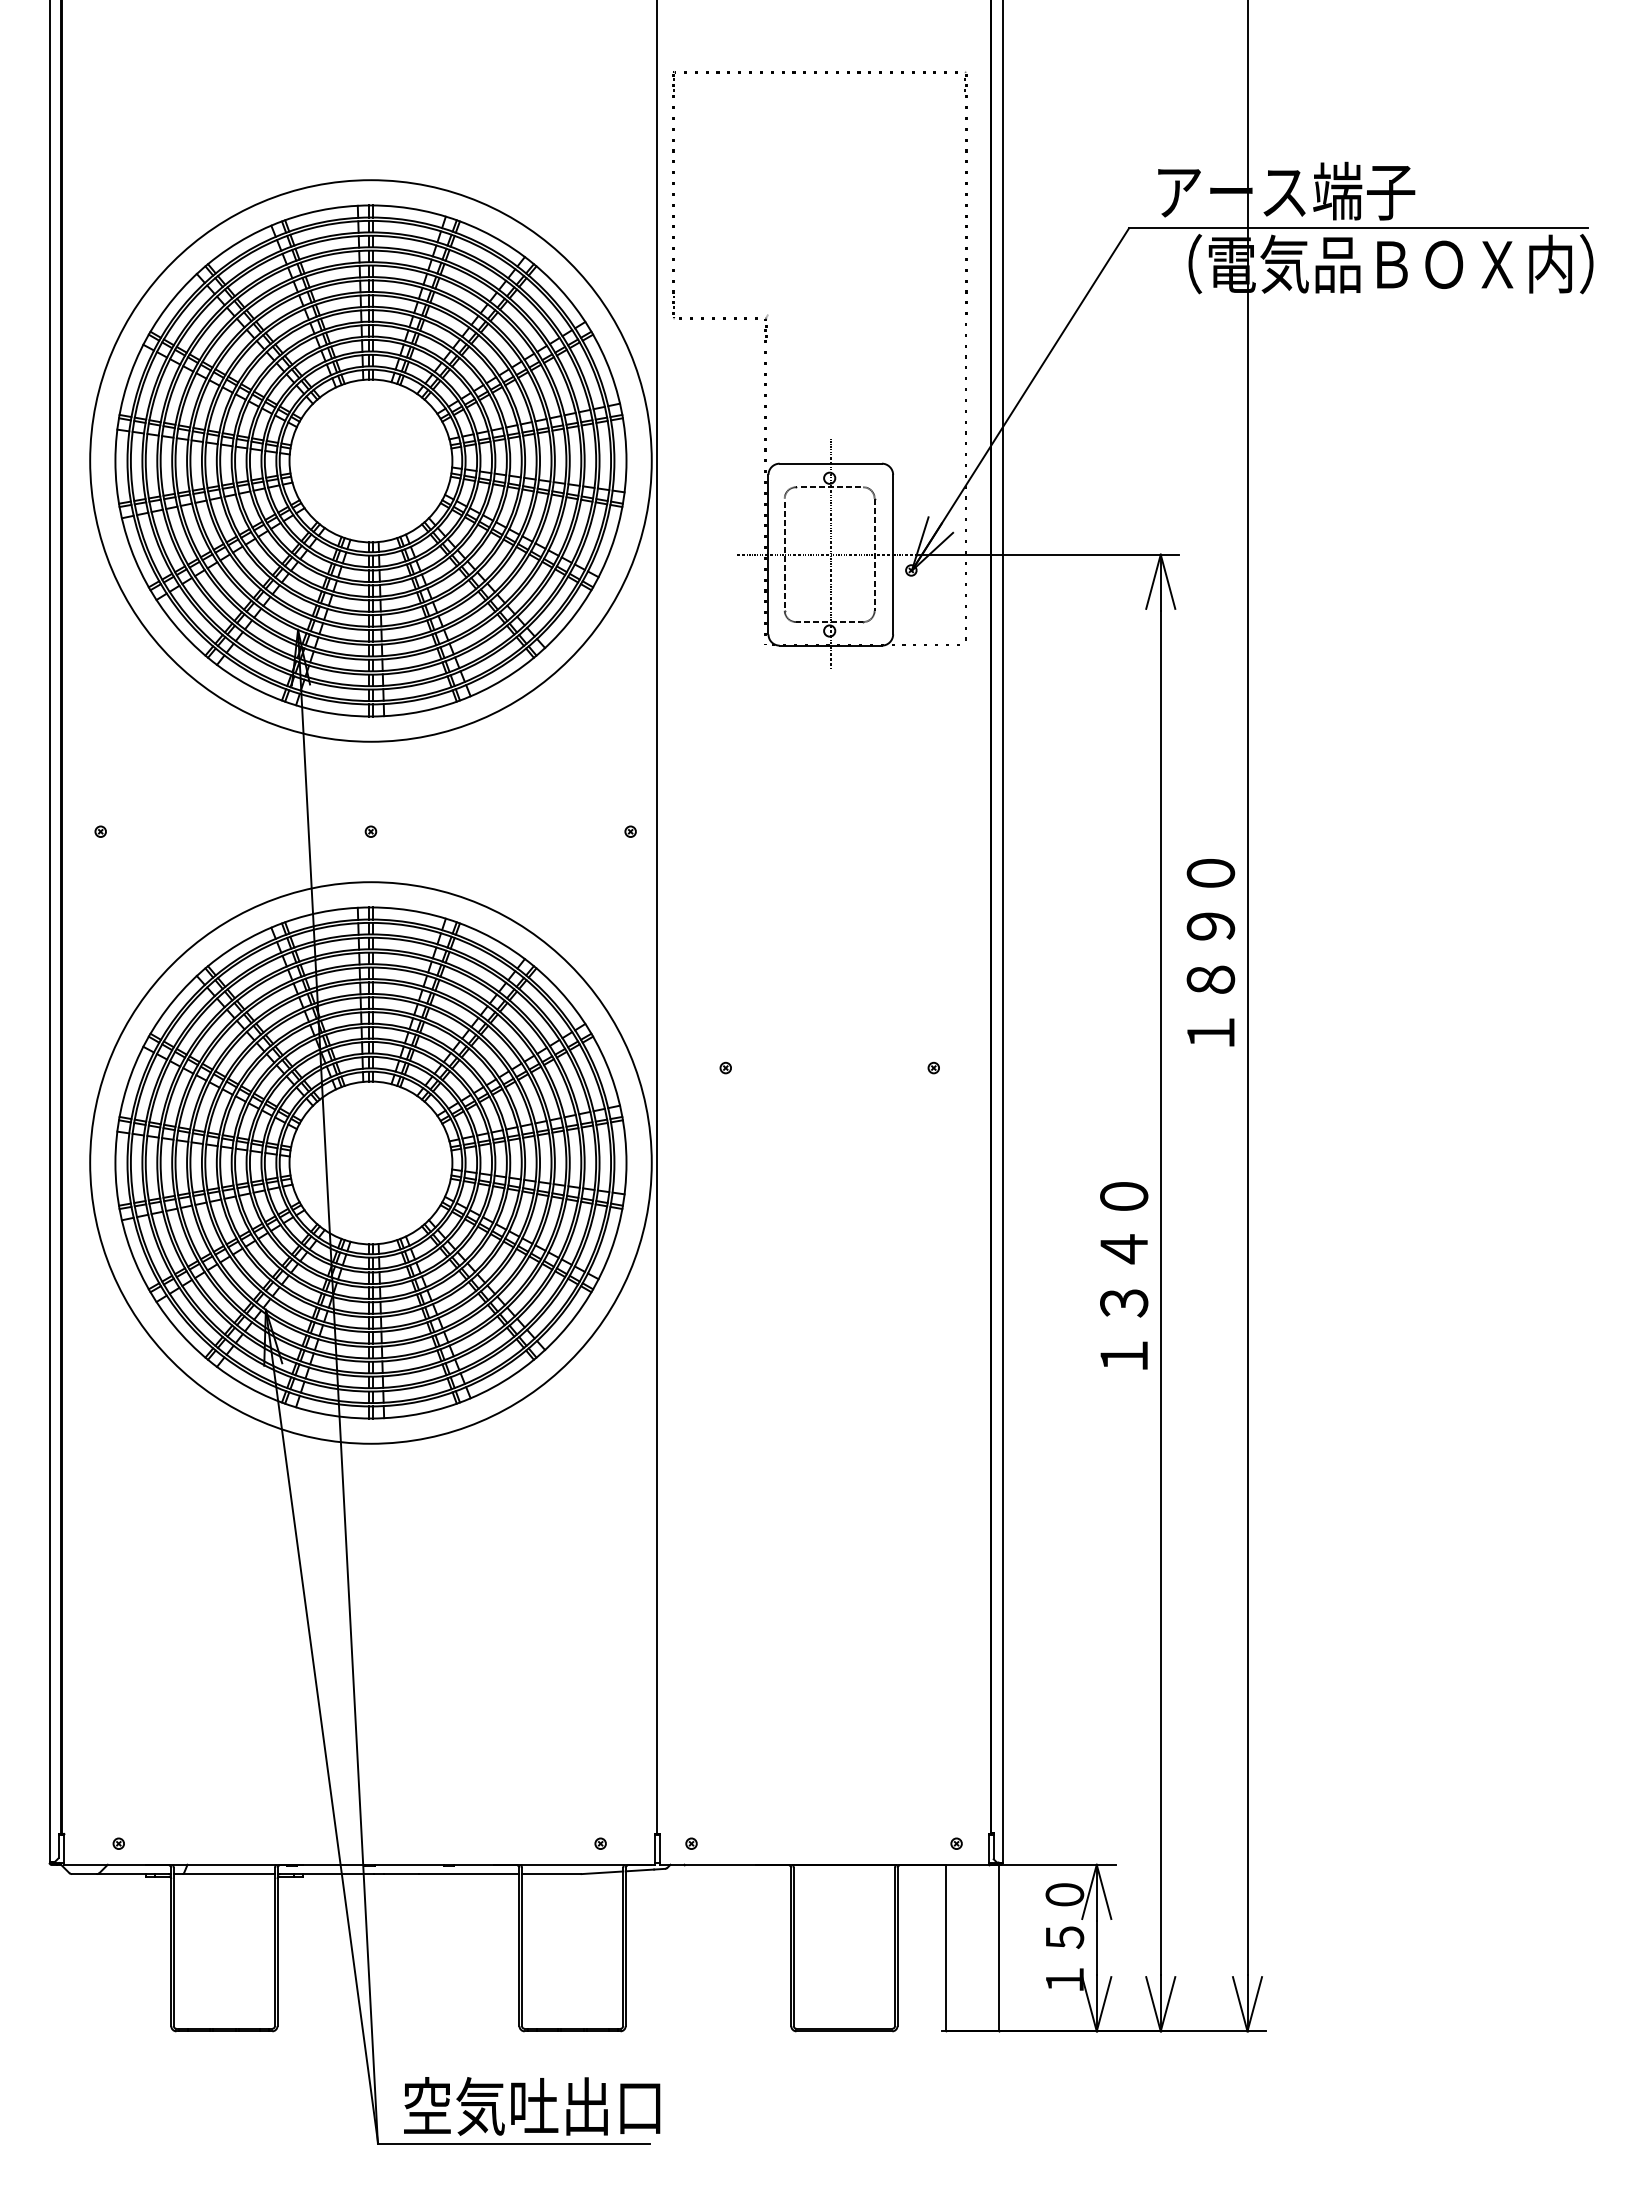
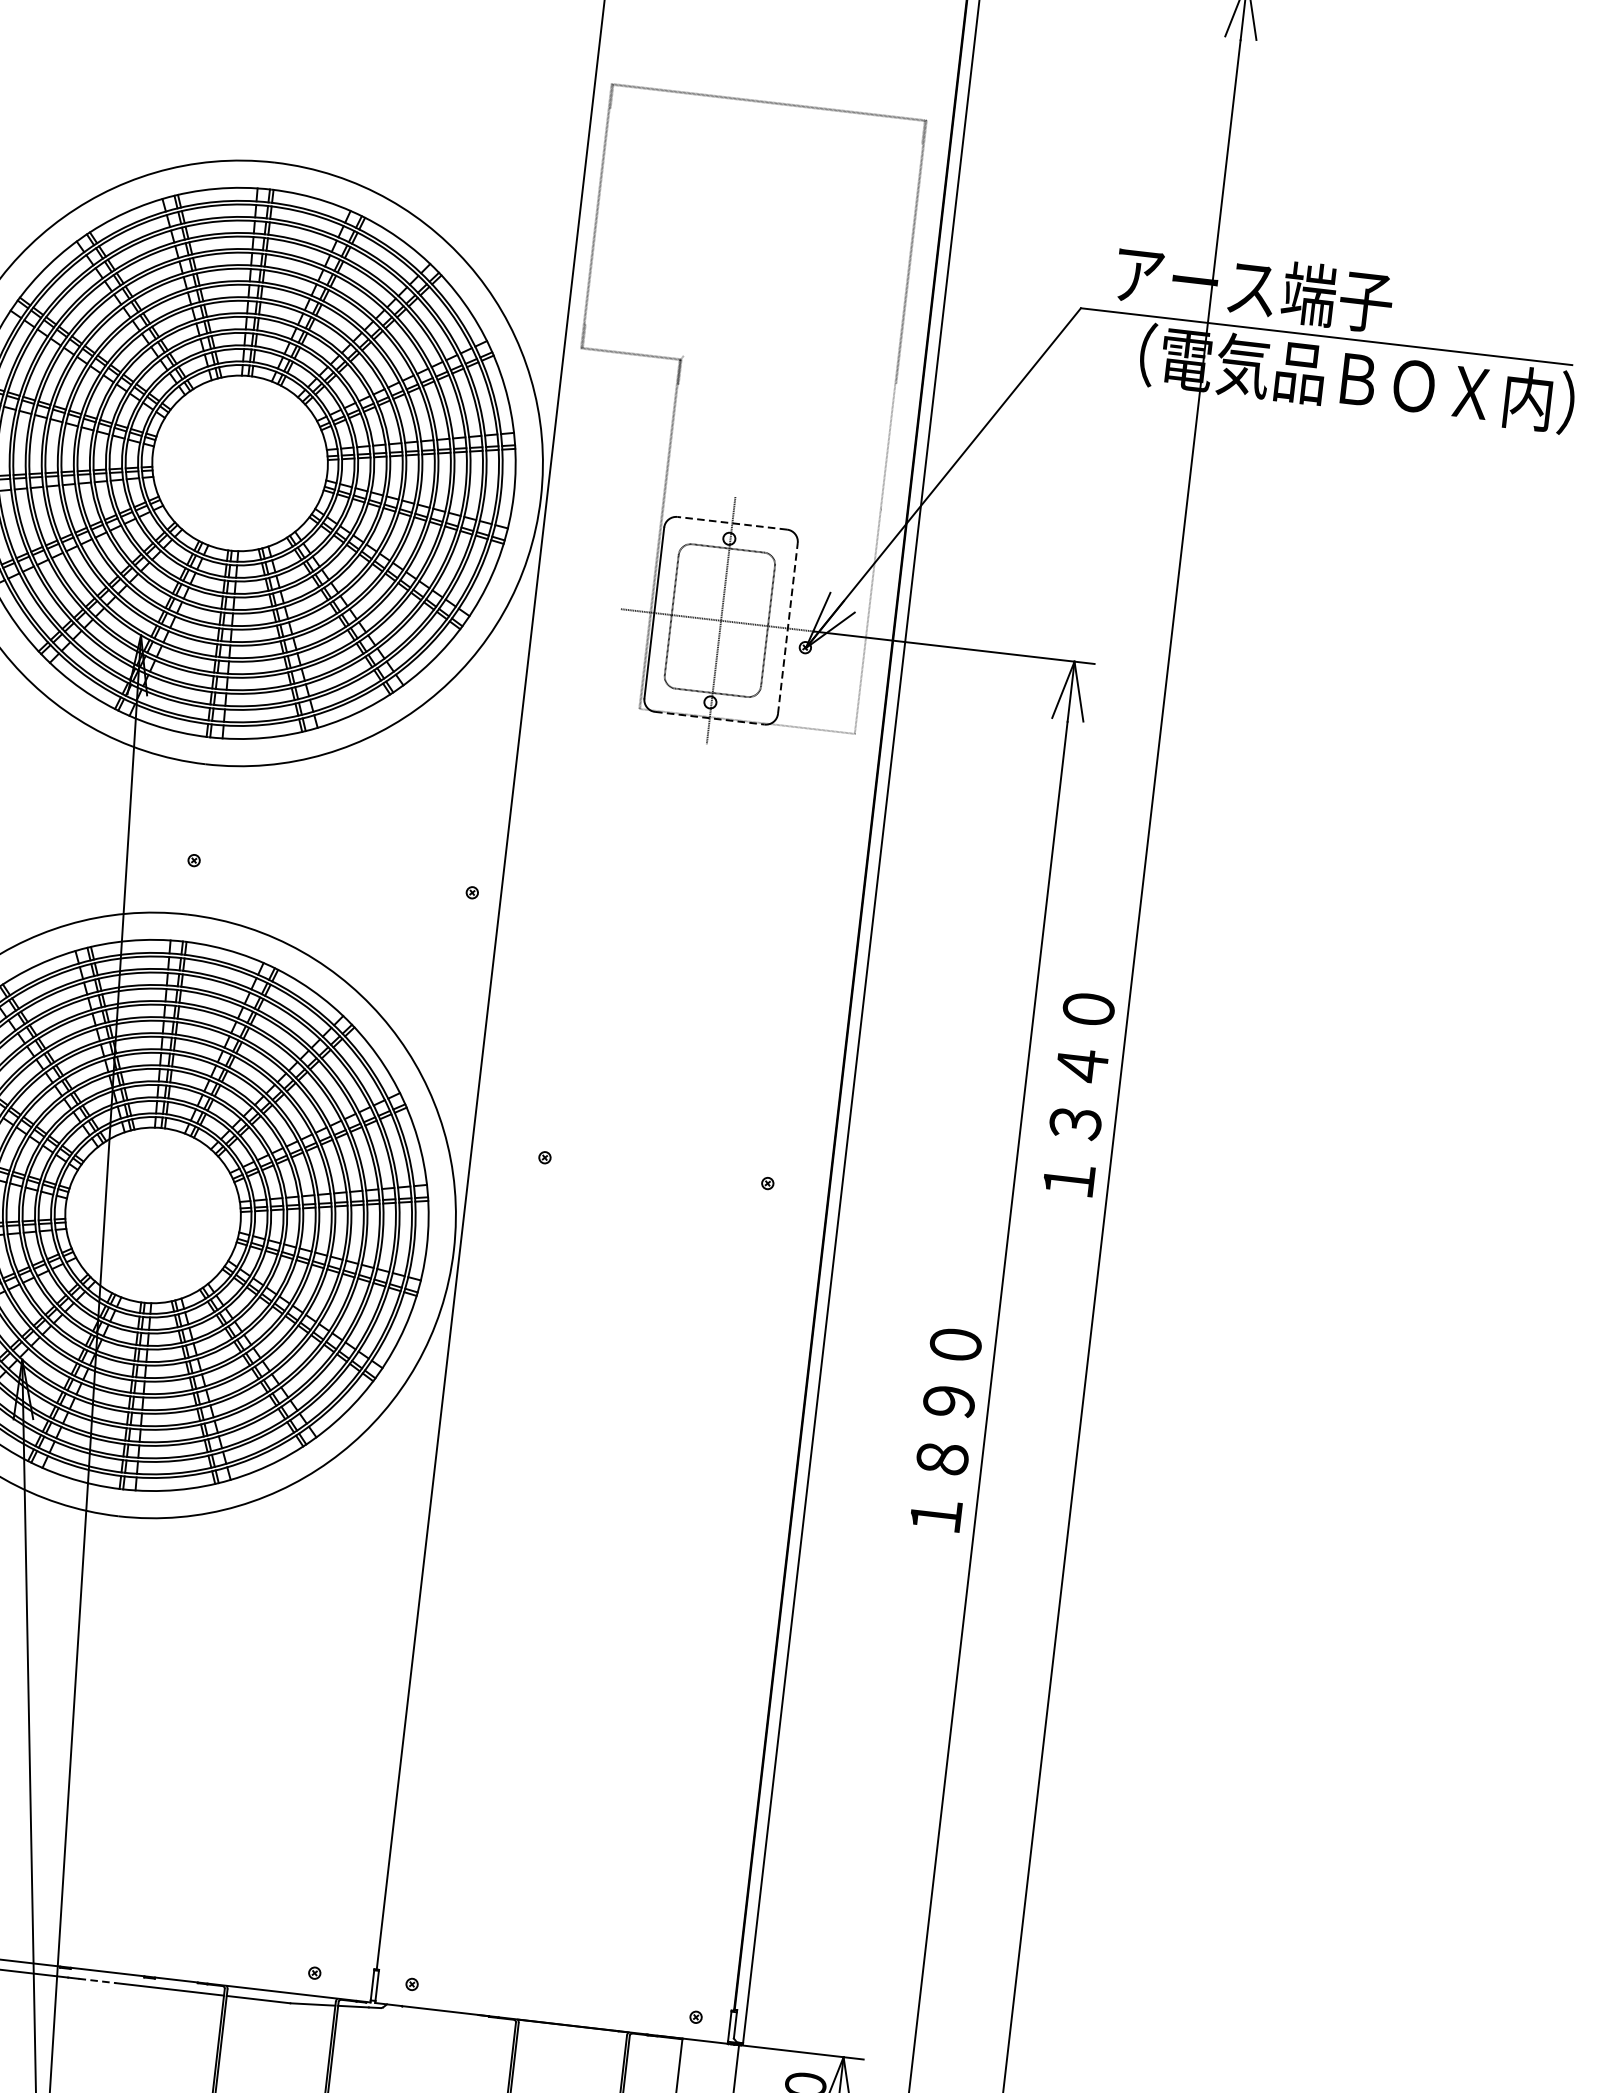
line: (830, 463) -> (732, 523), solid -> dashed
line: (893, 554) -> (788, 628), solid -> dashed
line: (831, 645) -> (710, 718), solid -> dashed
text: (1210, 952) -> (1078, 1094), １８９０ -> １３４０
text: (1124, 1275) -> (946, 1429), １３４０ -> １８９０
line: (401, 1874) -> (97, 1981), solid -> dashed

